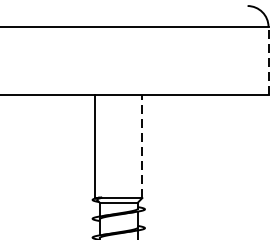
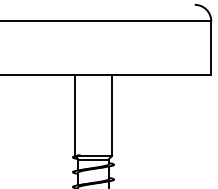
line: (268, 61) -> (211, 48), dashed -> solid
line: (142, 146) -> (112, 115), dashed -> solid

